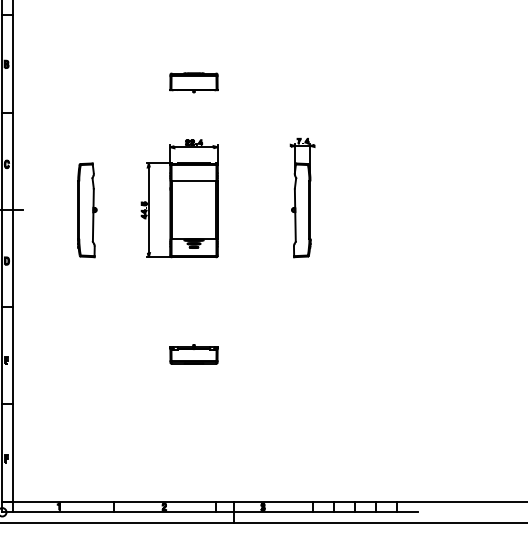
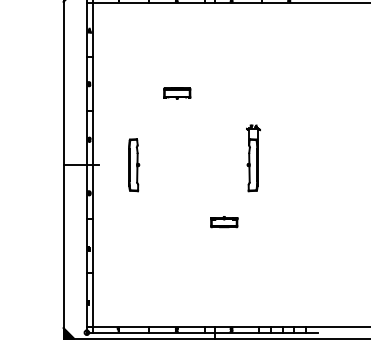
part: (194, 82) -> (177, 93), moved
part: (180, 198) -> (185, 158), removed
part: (194, 355) -> (224, 222), moved

